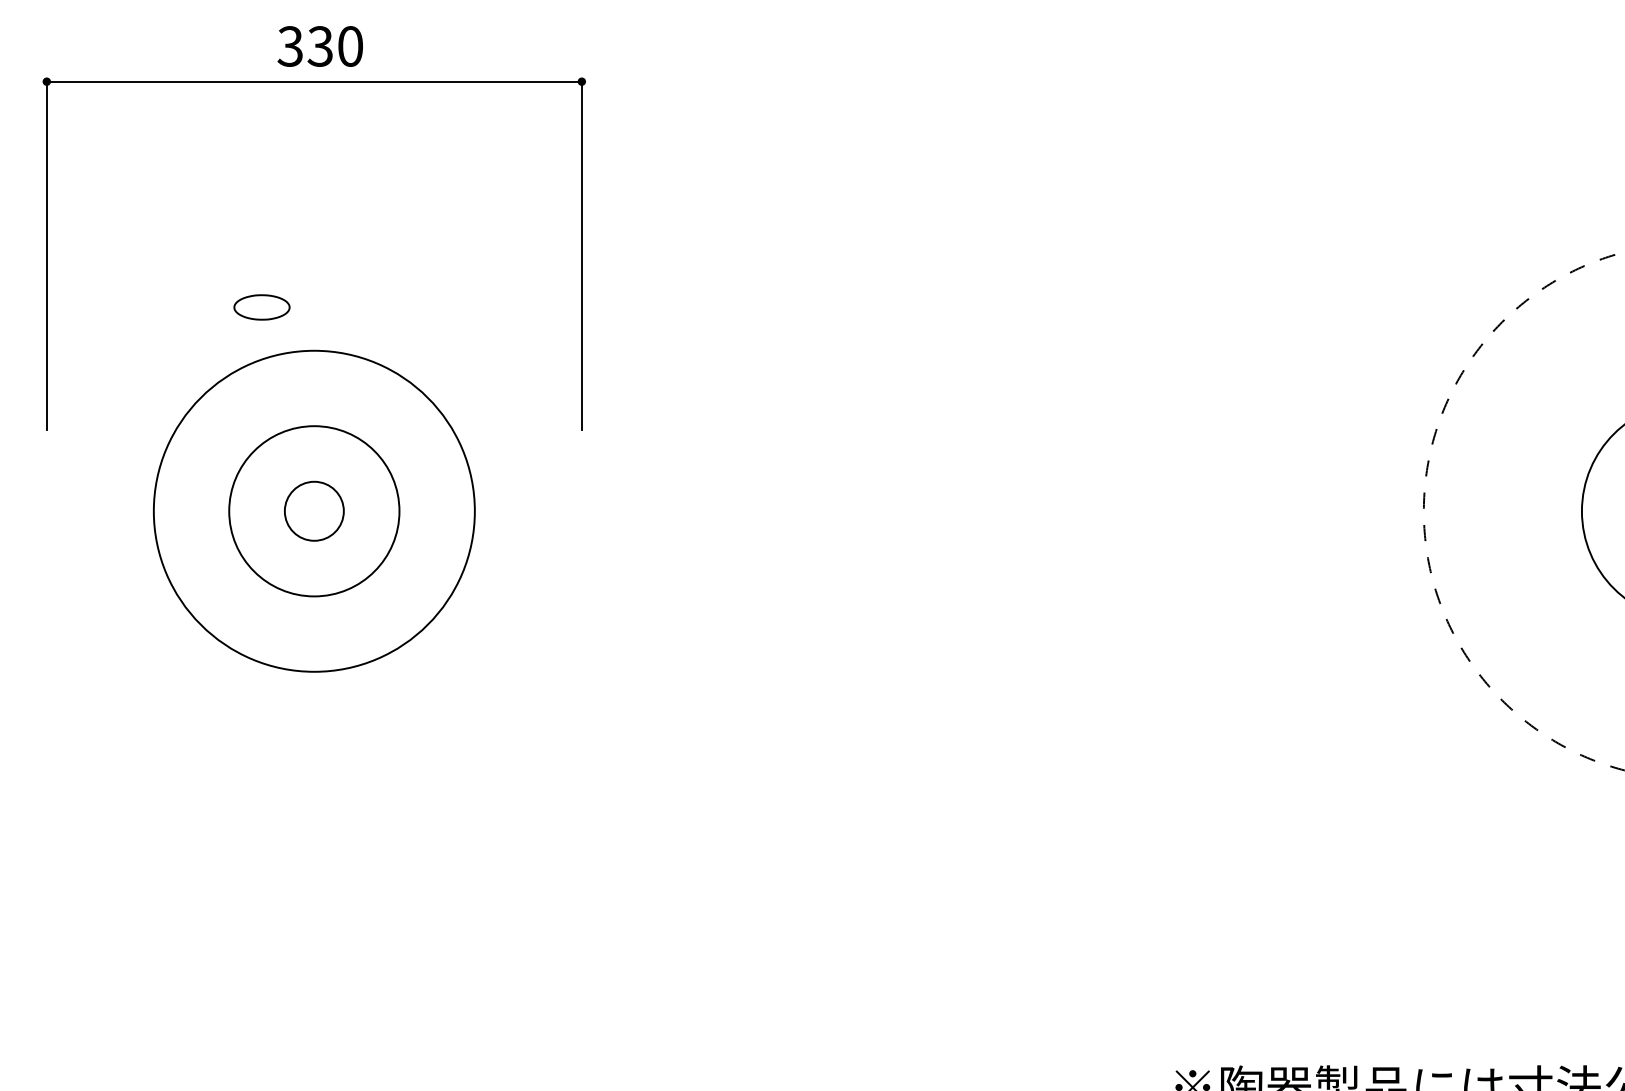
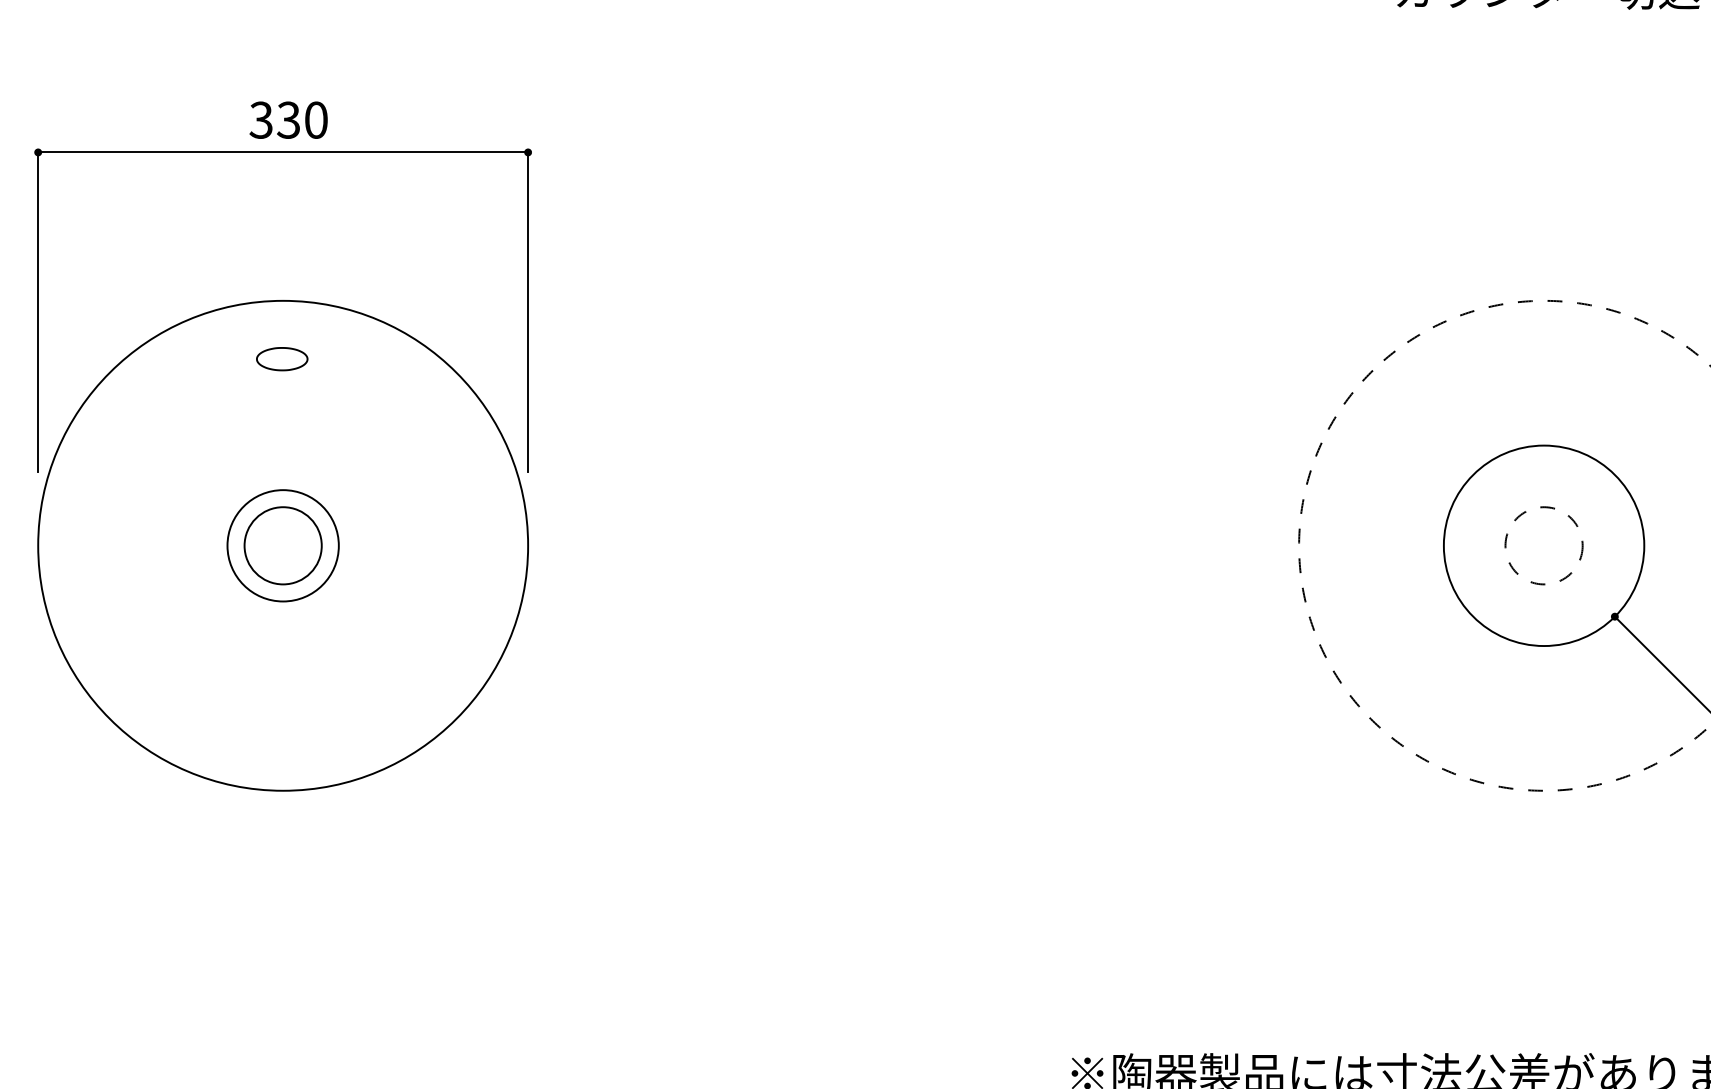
part: (262, 307) -> (282, 359), moved
circle: (313, 510) -> (282, 545), size x0.71
circle: (313, 510) -> (282, 545), size x1.43
circle: (314, 510) -> (283, 545), size x1.67

